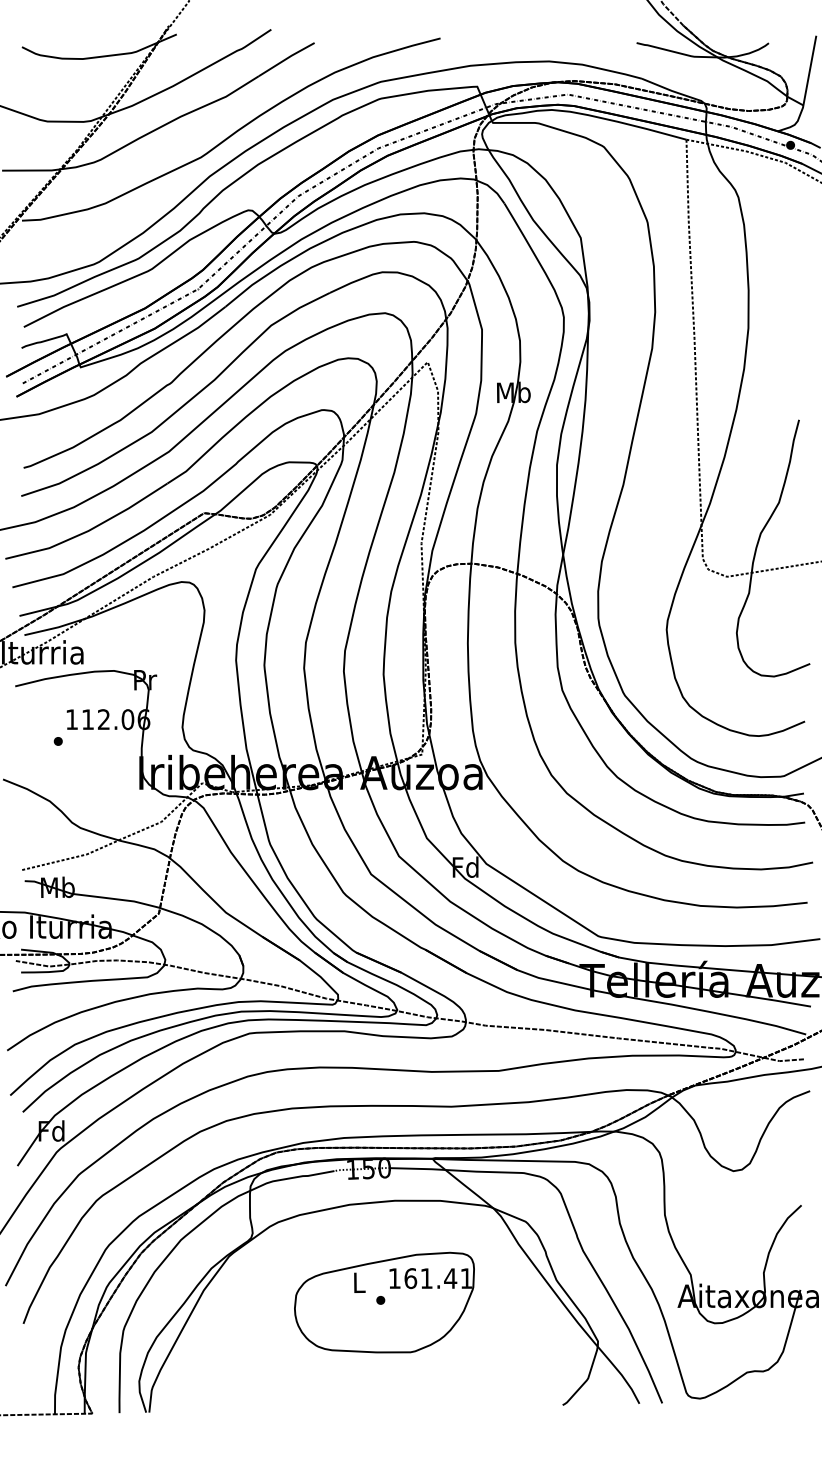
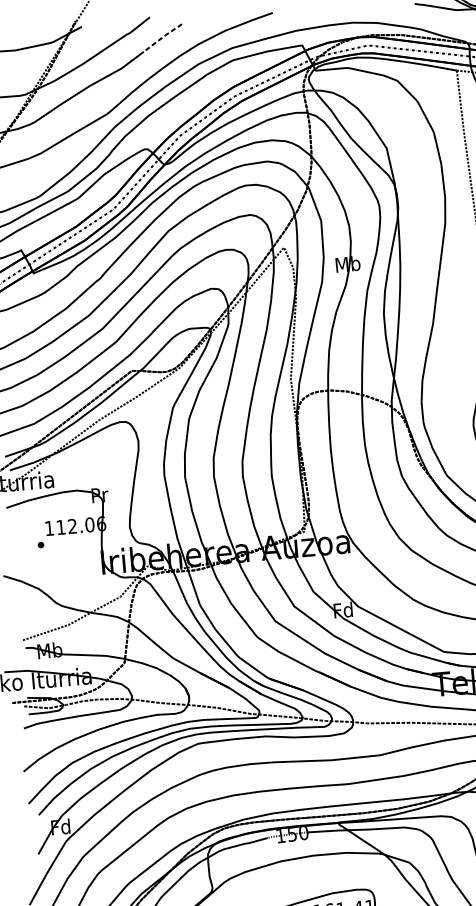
line: (286, 58) -> (162, 37), solid -> dashed

